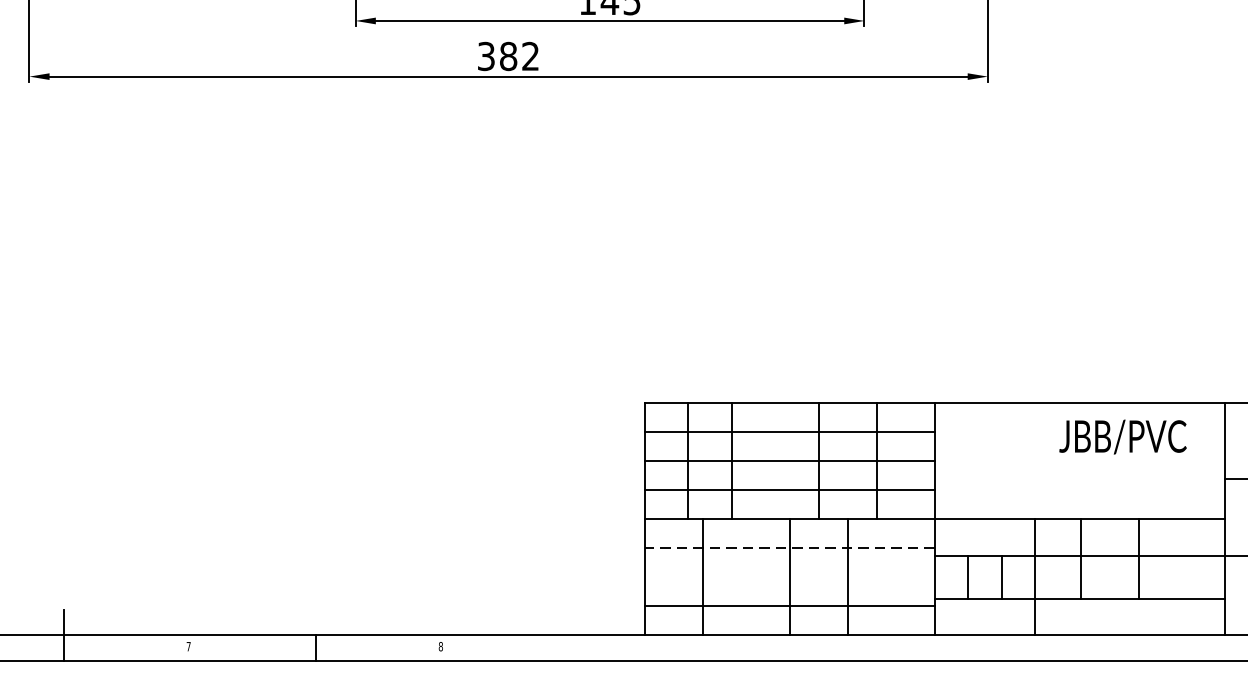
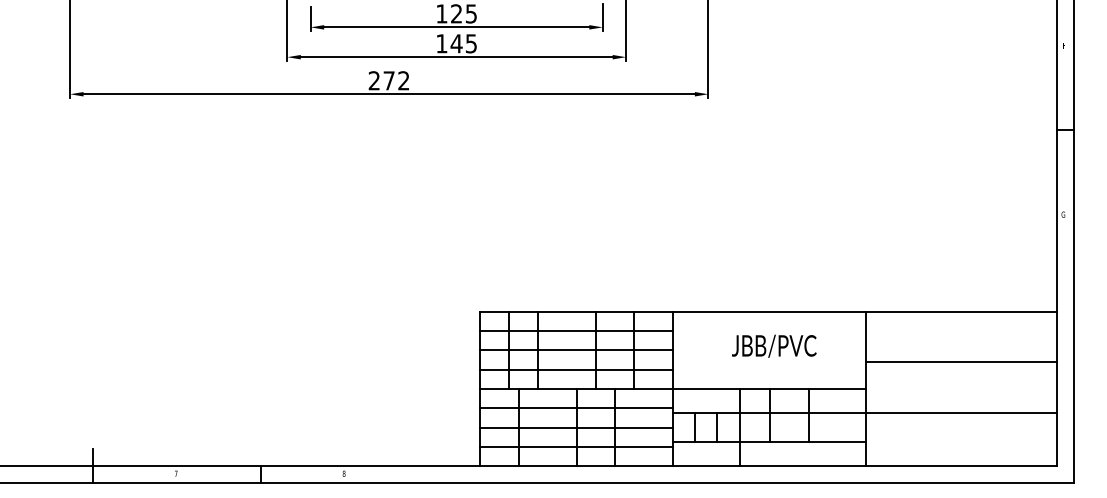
text: (497, 55) -> (381, 80), 382 -> 272
text: (1123, 435) -> (774, 345), moved
line: (789, 548) -> (576, 408), dashed -> solid
line: (789, 577) -> (576, 427), added

